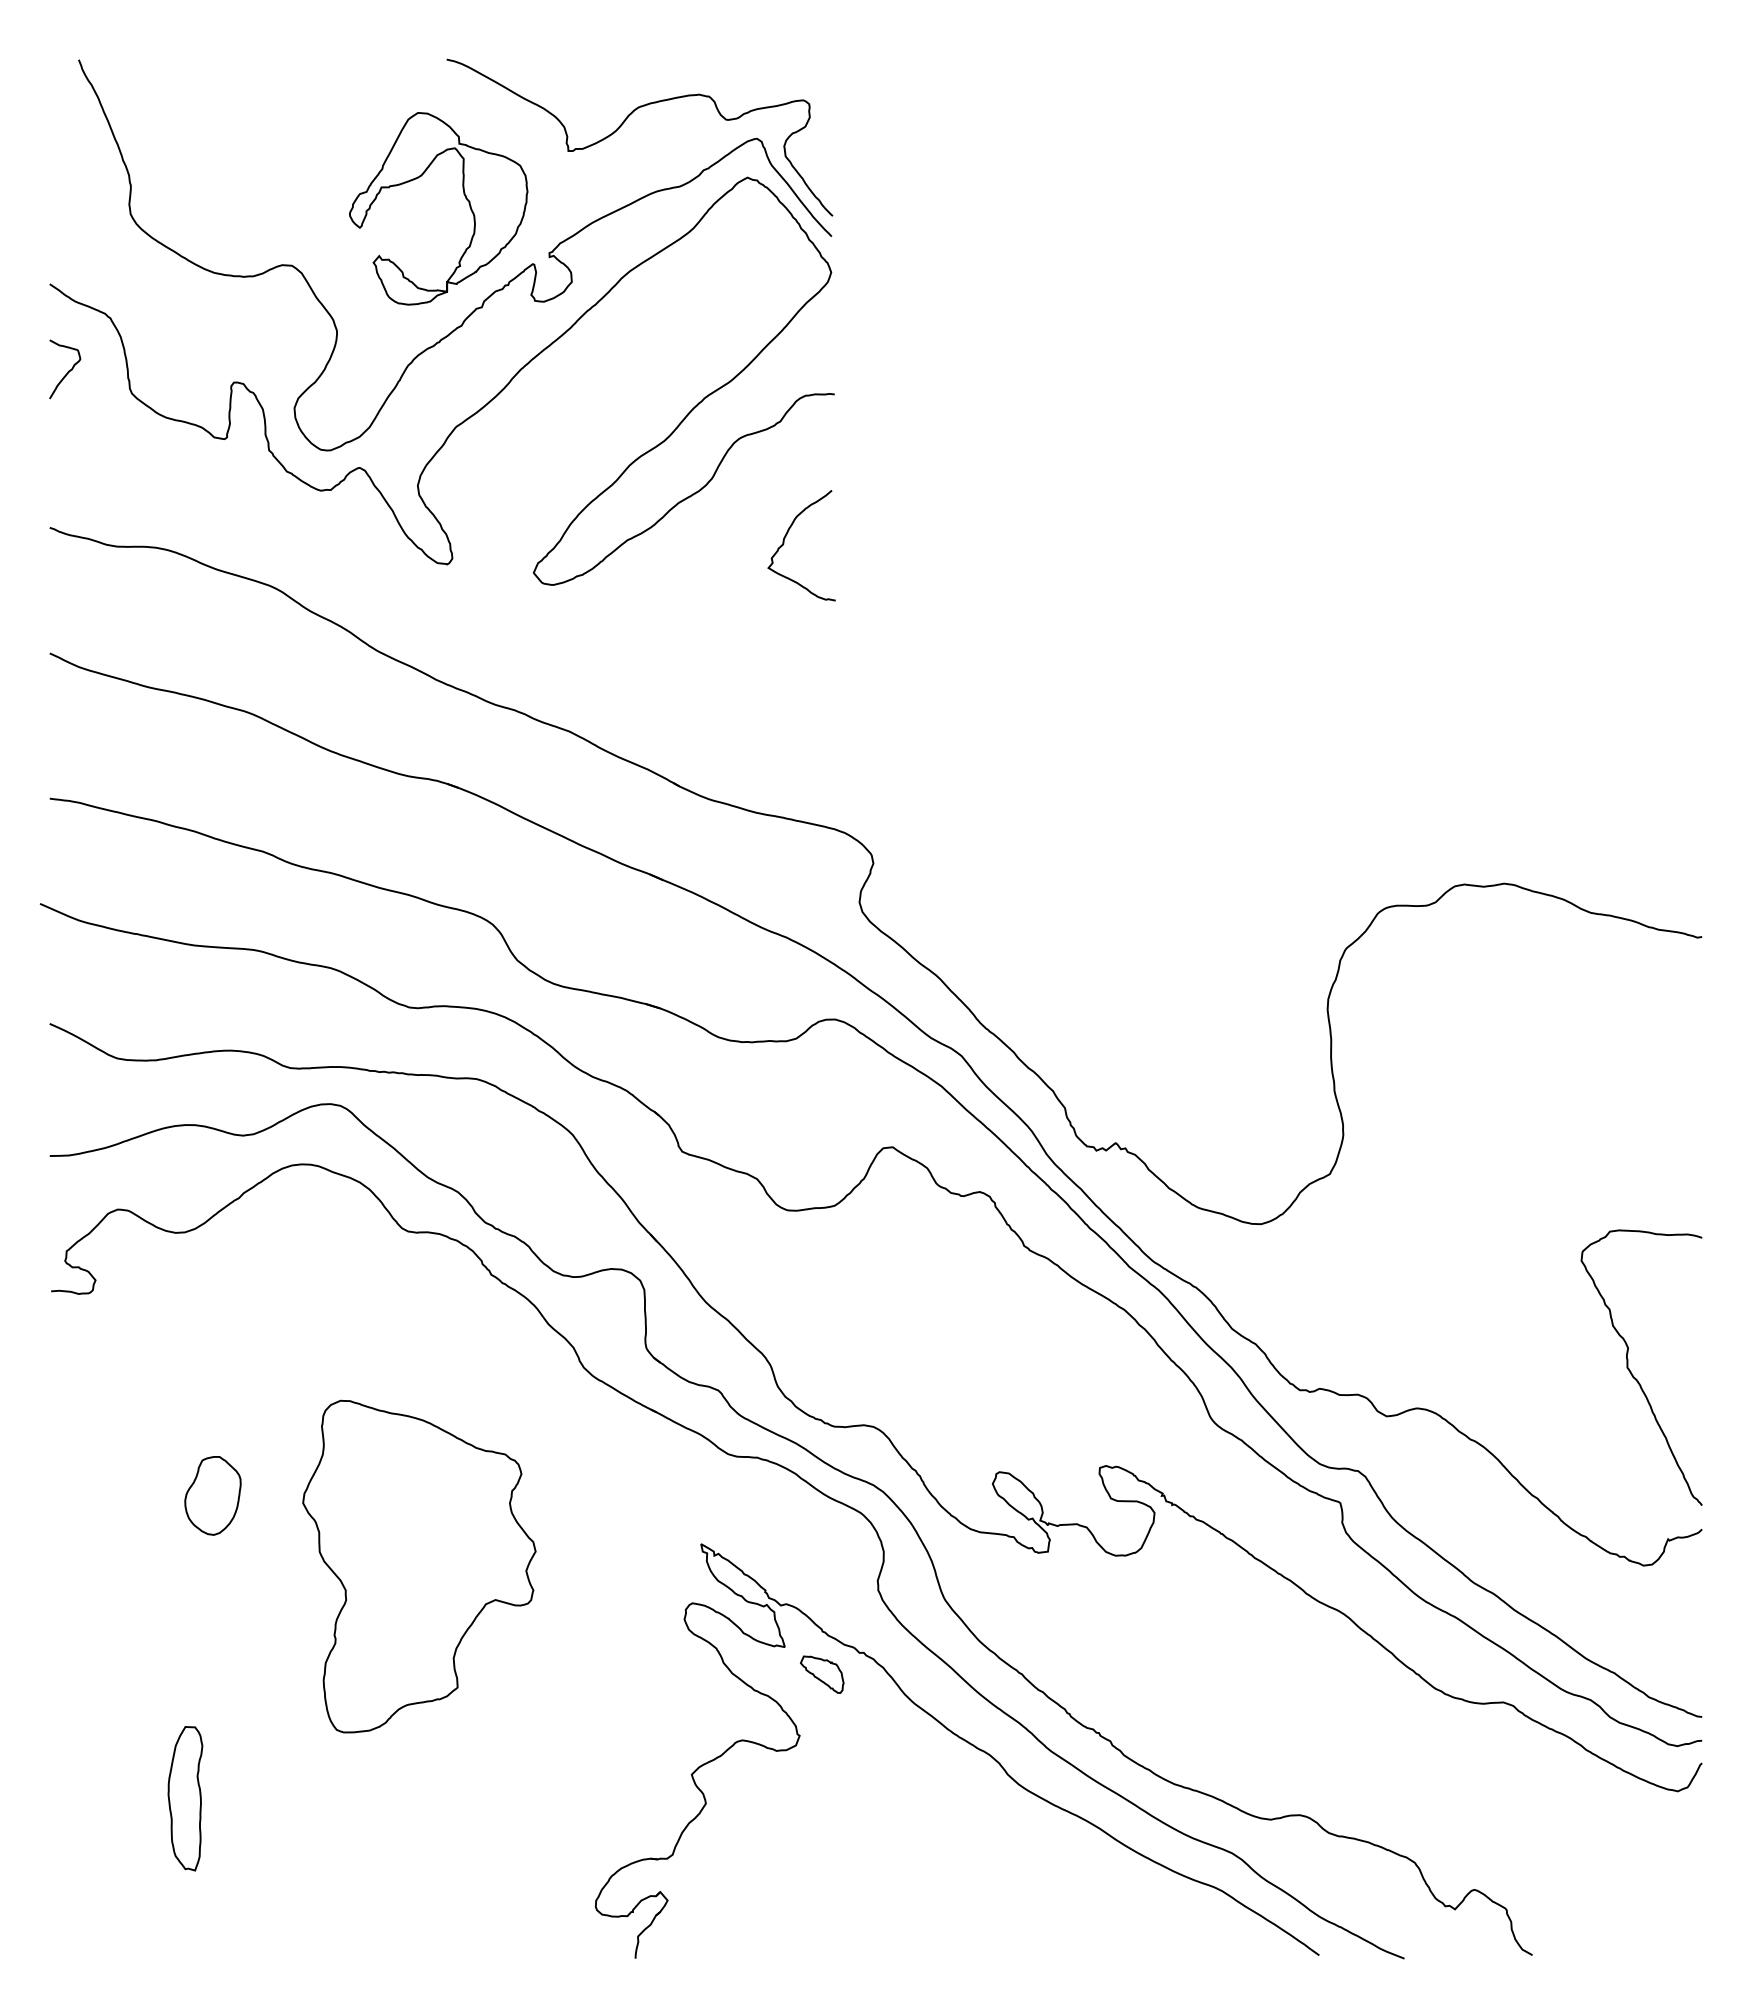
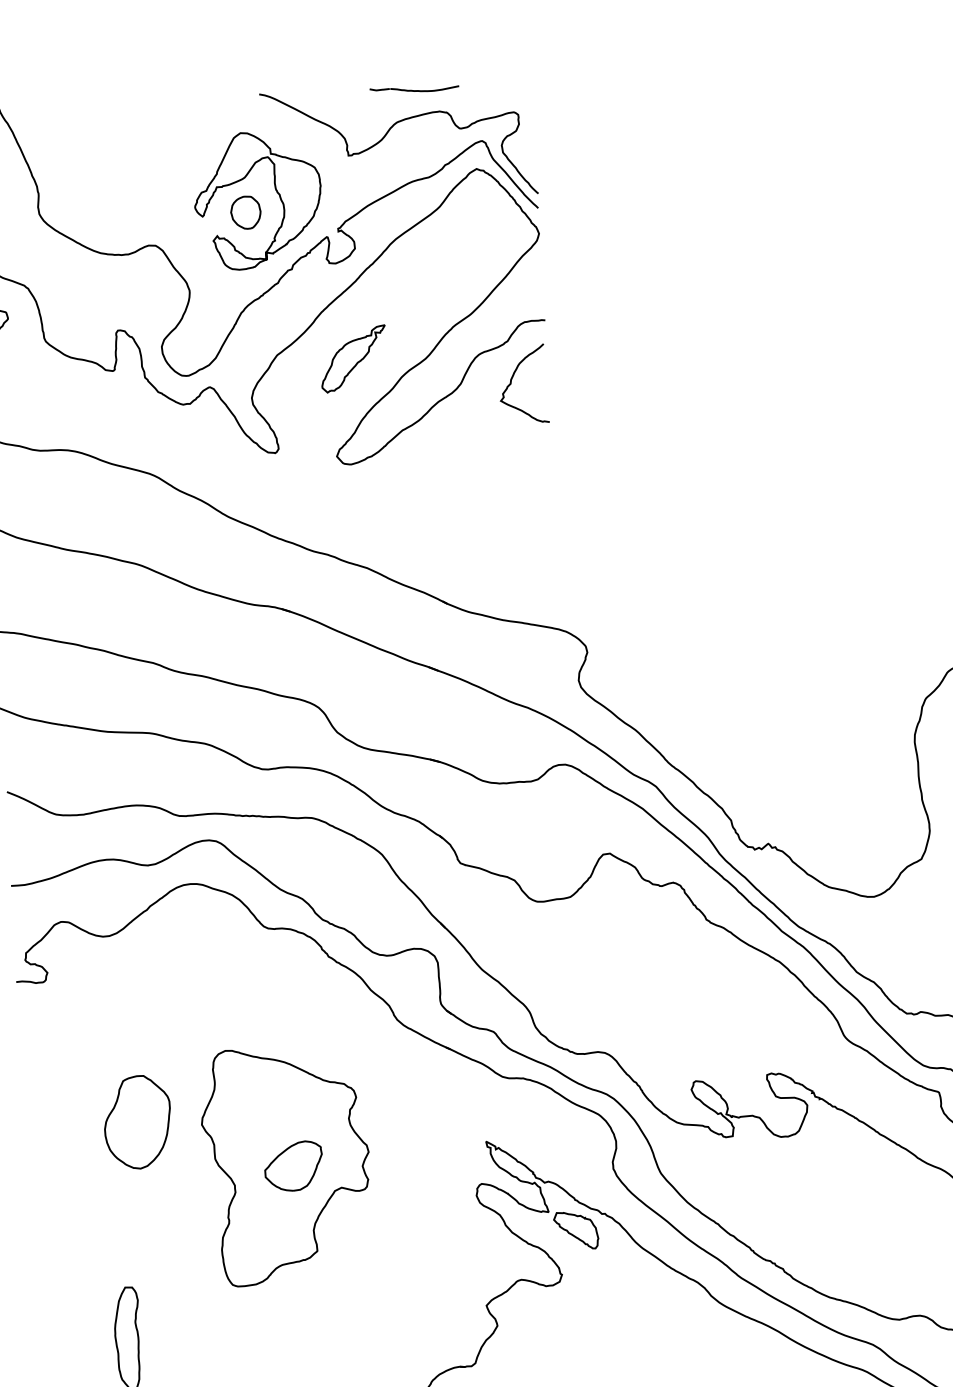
part: (665, 62) -> (414, 89), added
part: (420, 224) -> (245, 212), added
part: (562, 436) -> (353, 358), added
curve: (784, 543) -> (511, 383), moved
part: (212, 1495) -> (137, 1122), size x1.67
part: (429, 1566) -> (293, 1165), added
part: (821, 1674) -> (575, 1230), size x1.43

